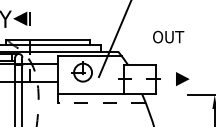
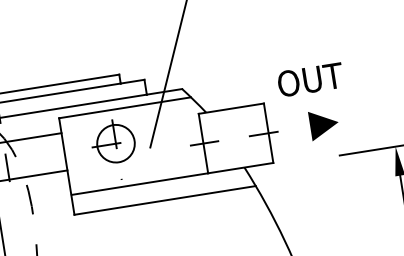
text: (168, 36) -> (310, 78), moved
line: (101, 103) -> (164, 201), dashed -> solid

